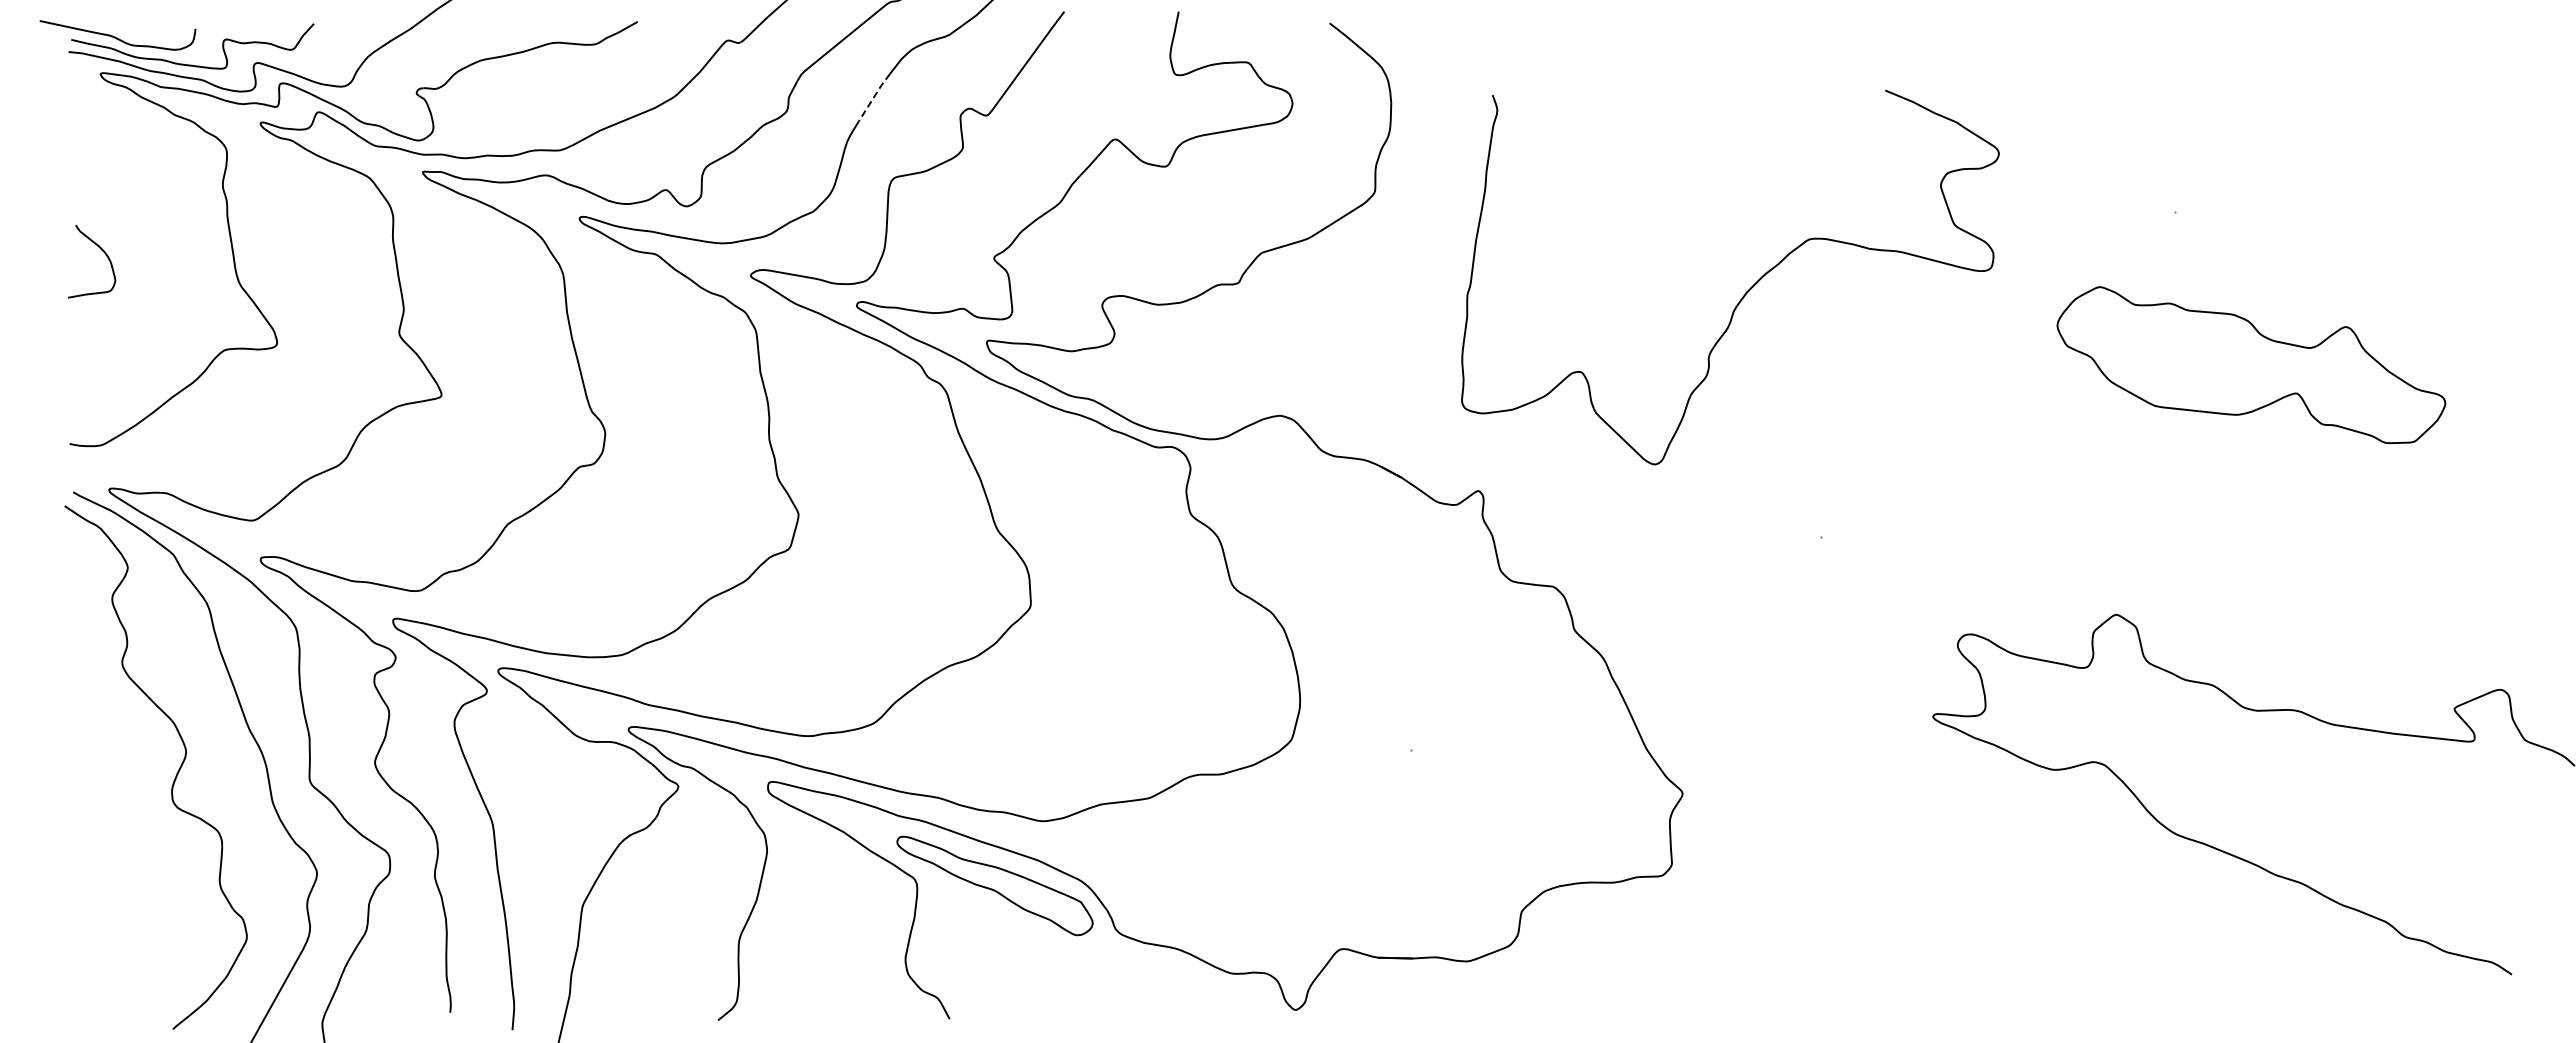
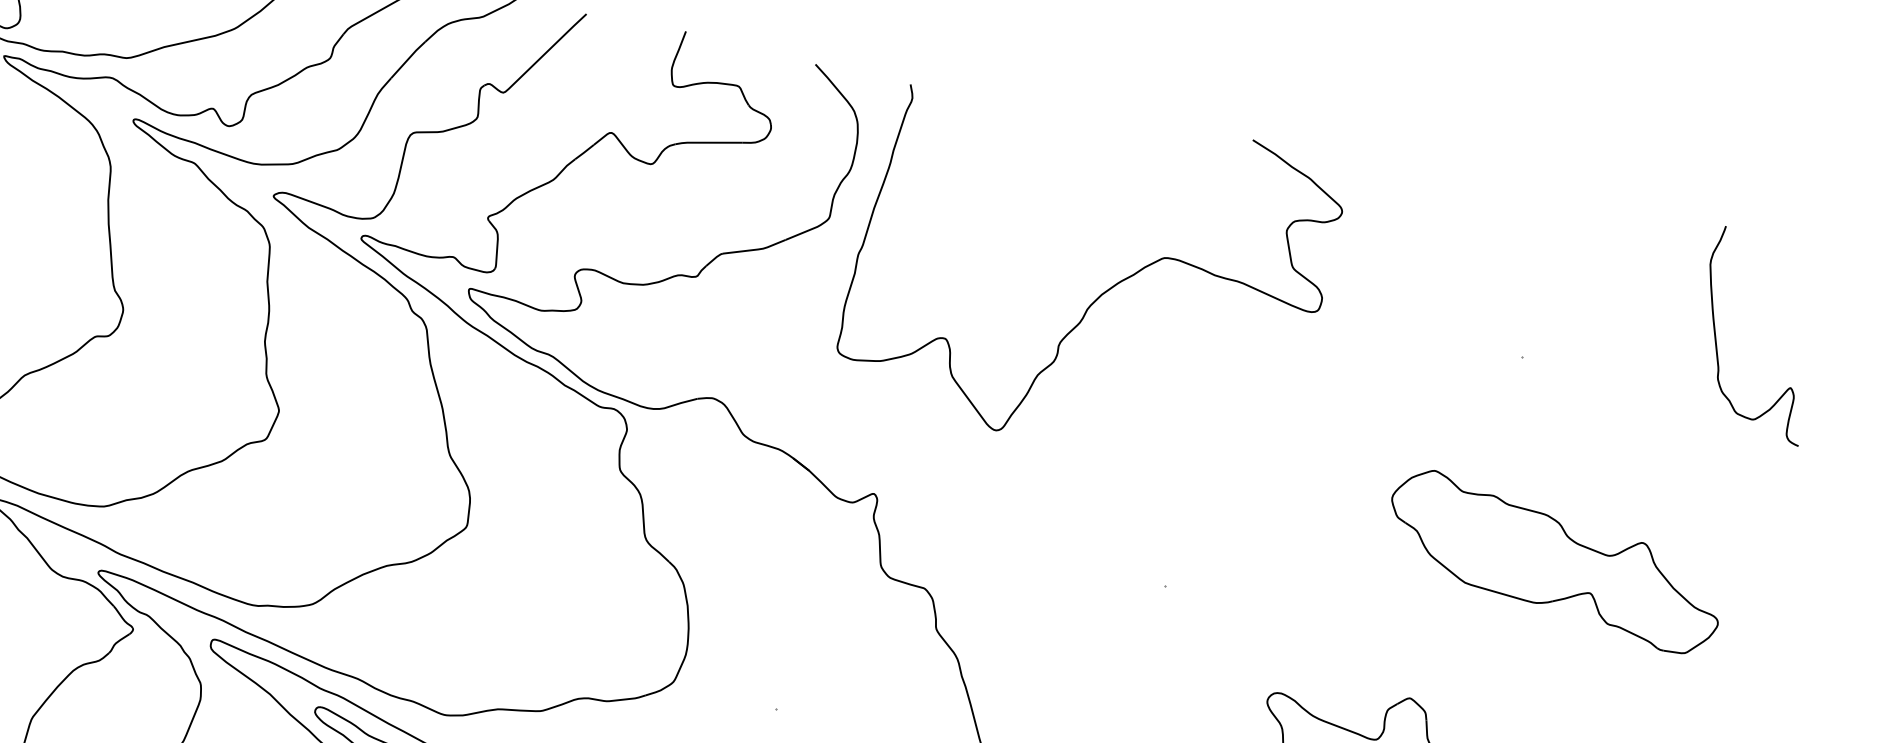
line: (874, 97) -> (408, 59), dashed -> solid
curve: (2388, 154) -> (1716, 339), added
curve: (1745, 292) -> (1100, 294), moved
part: (2251, 365) -> (1554, 562), moved

